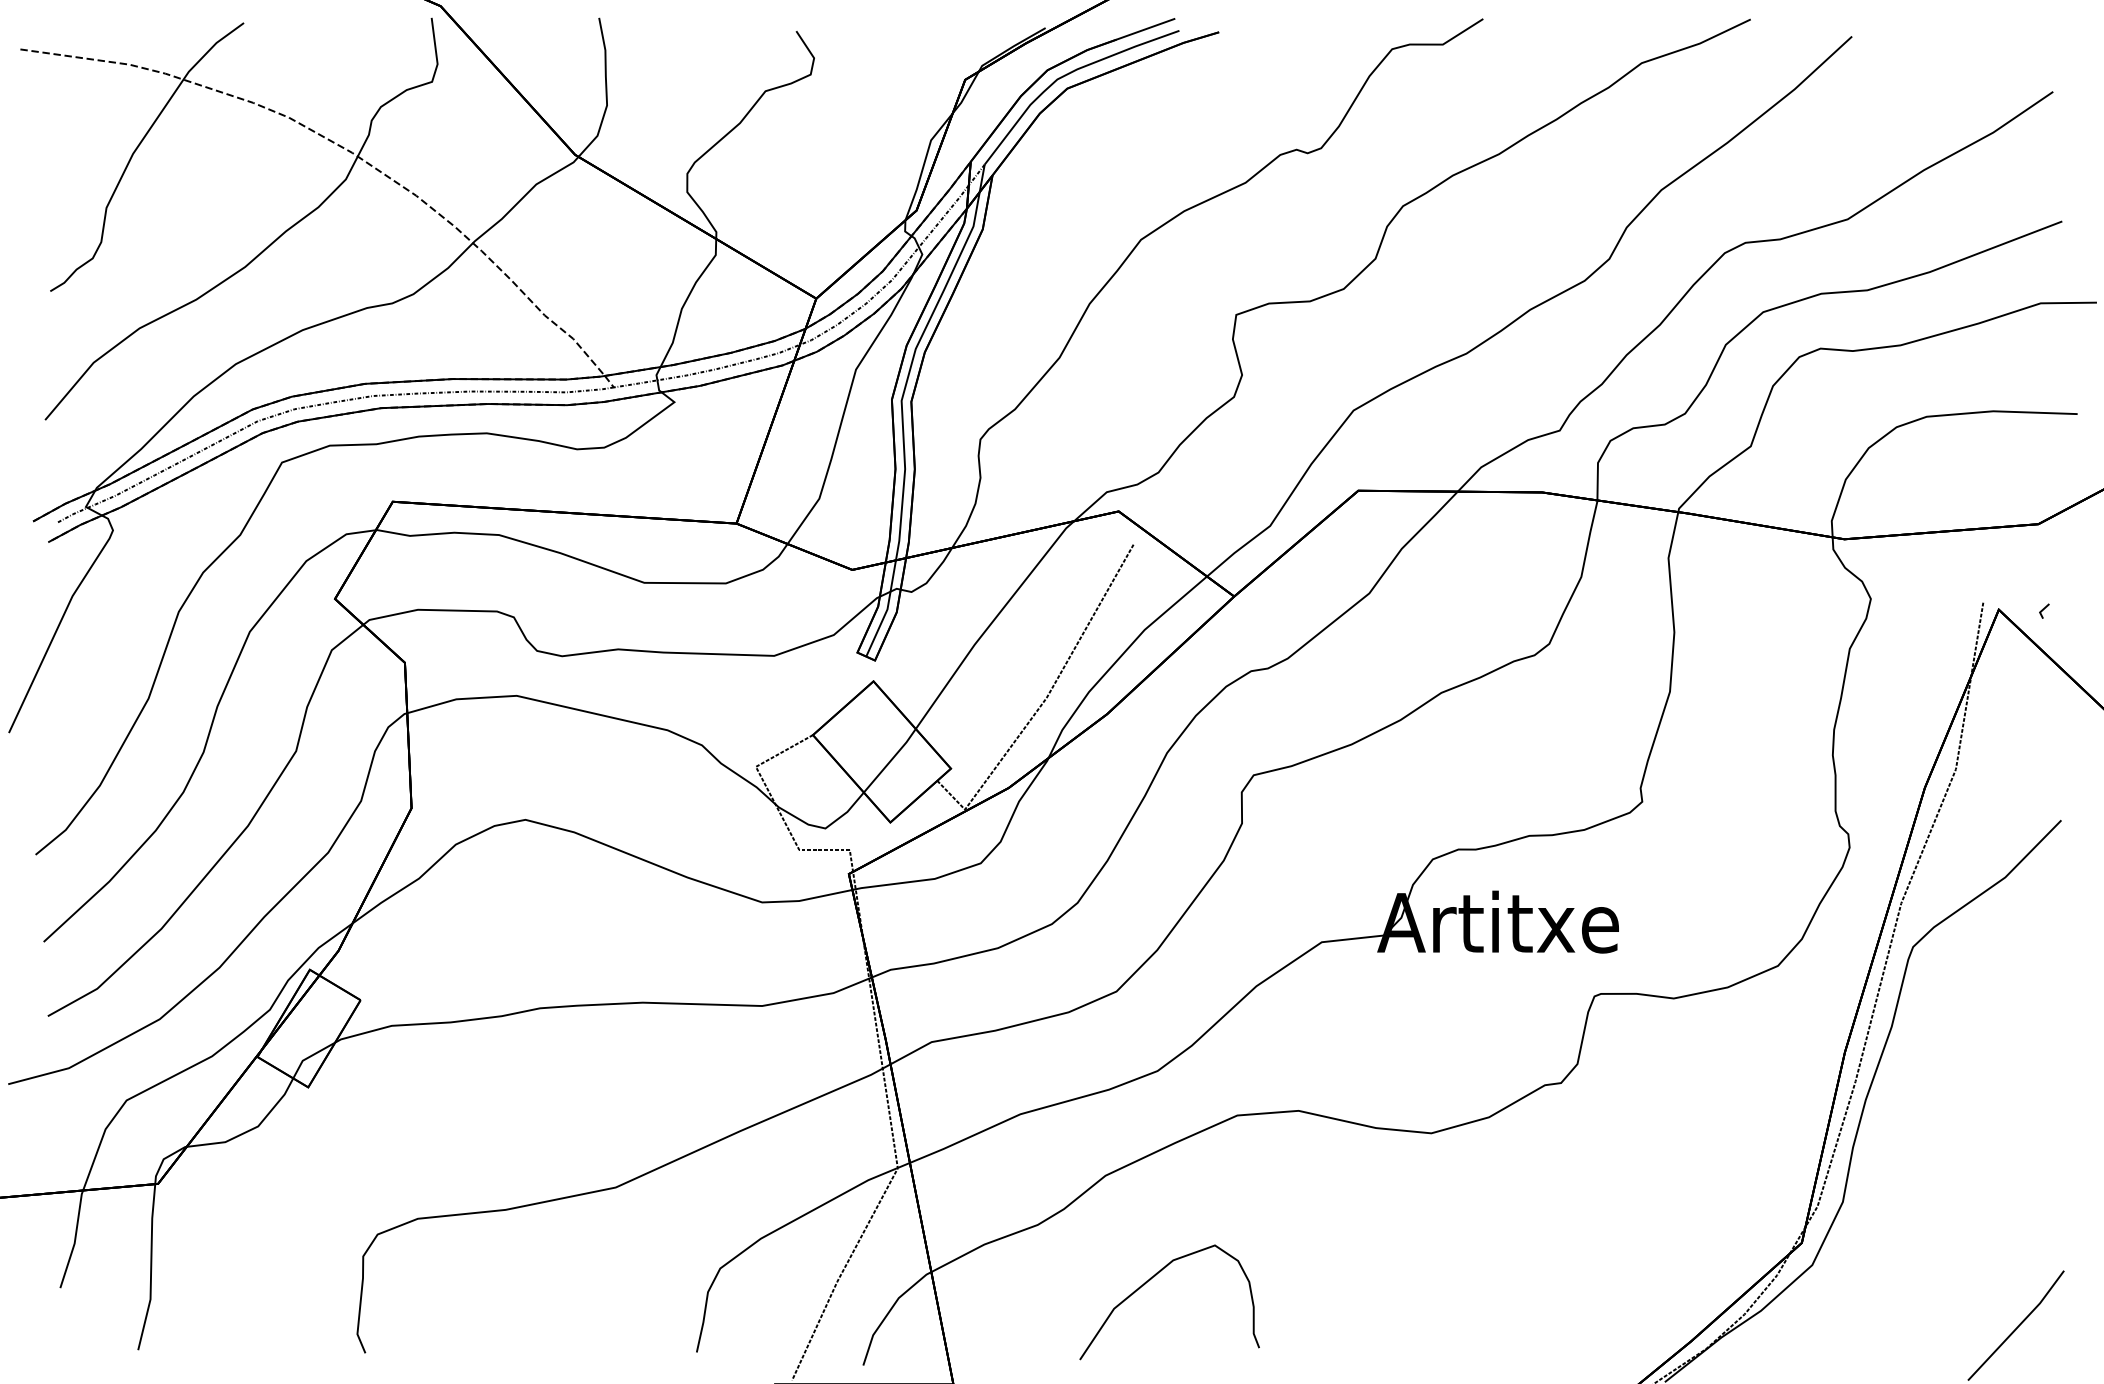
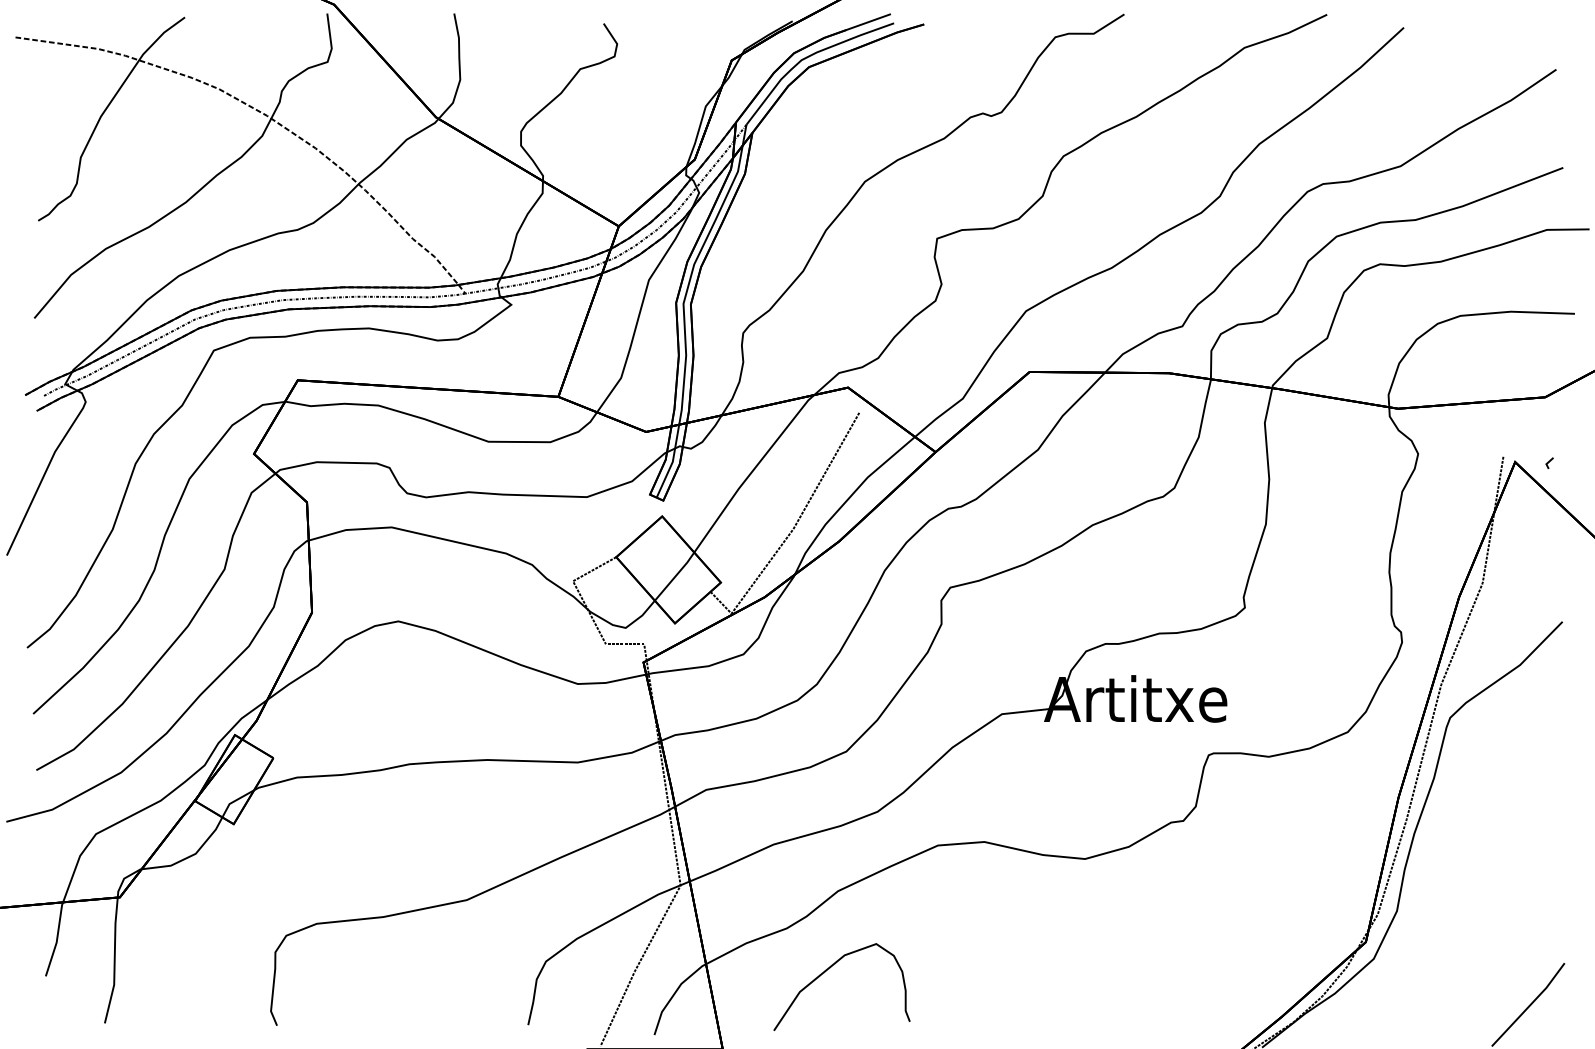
curve: (1149, 1281) -> (826, 971), moved

